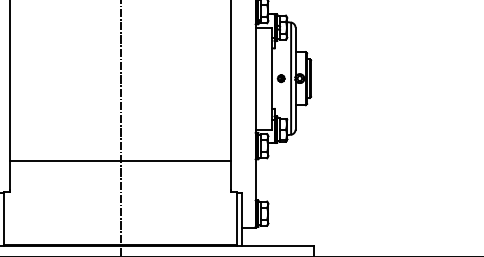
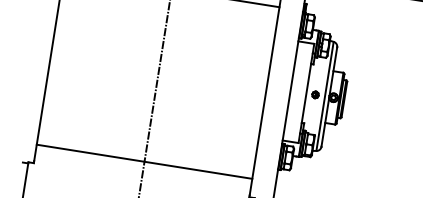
line: (120, 160) -> (144, 161), moved

